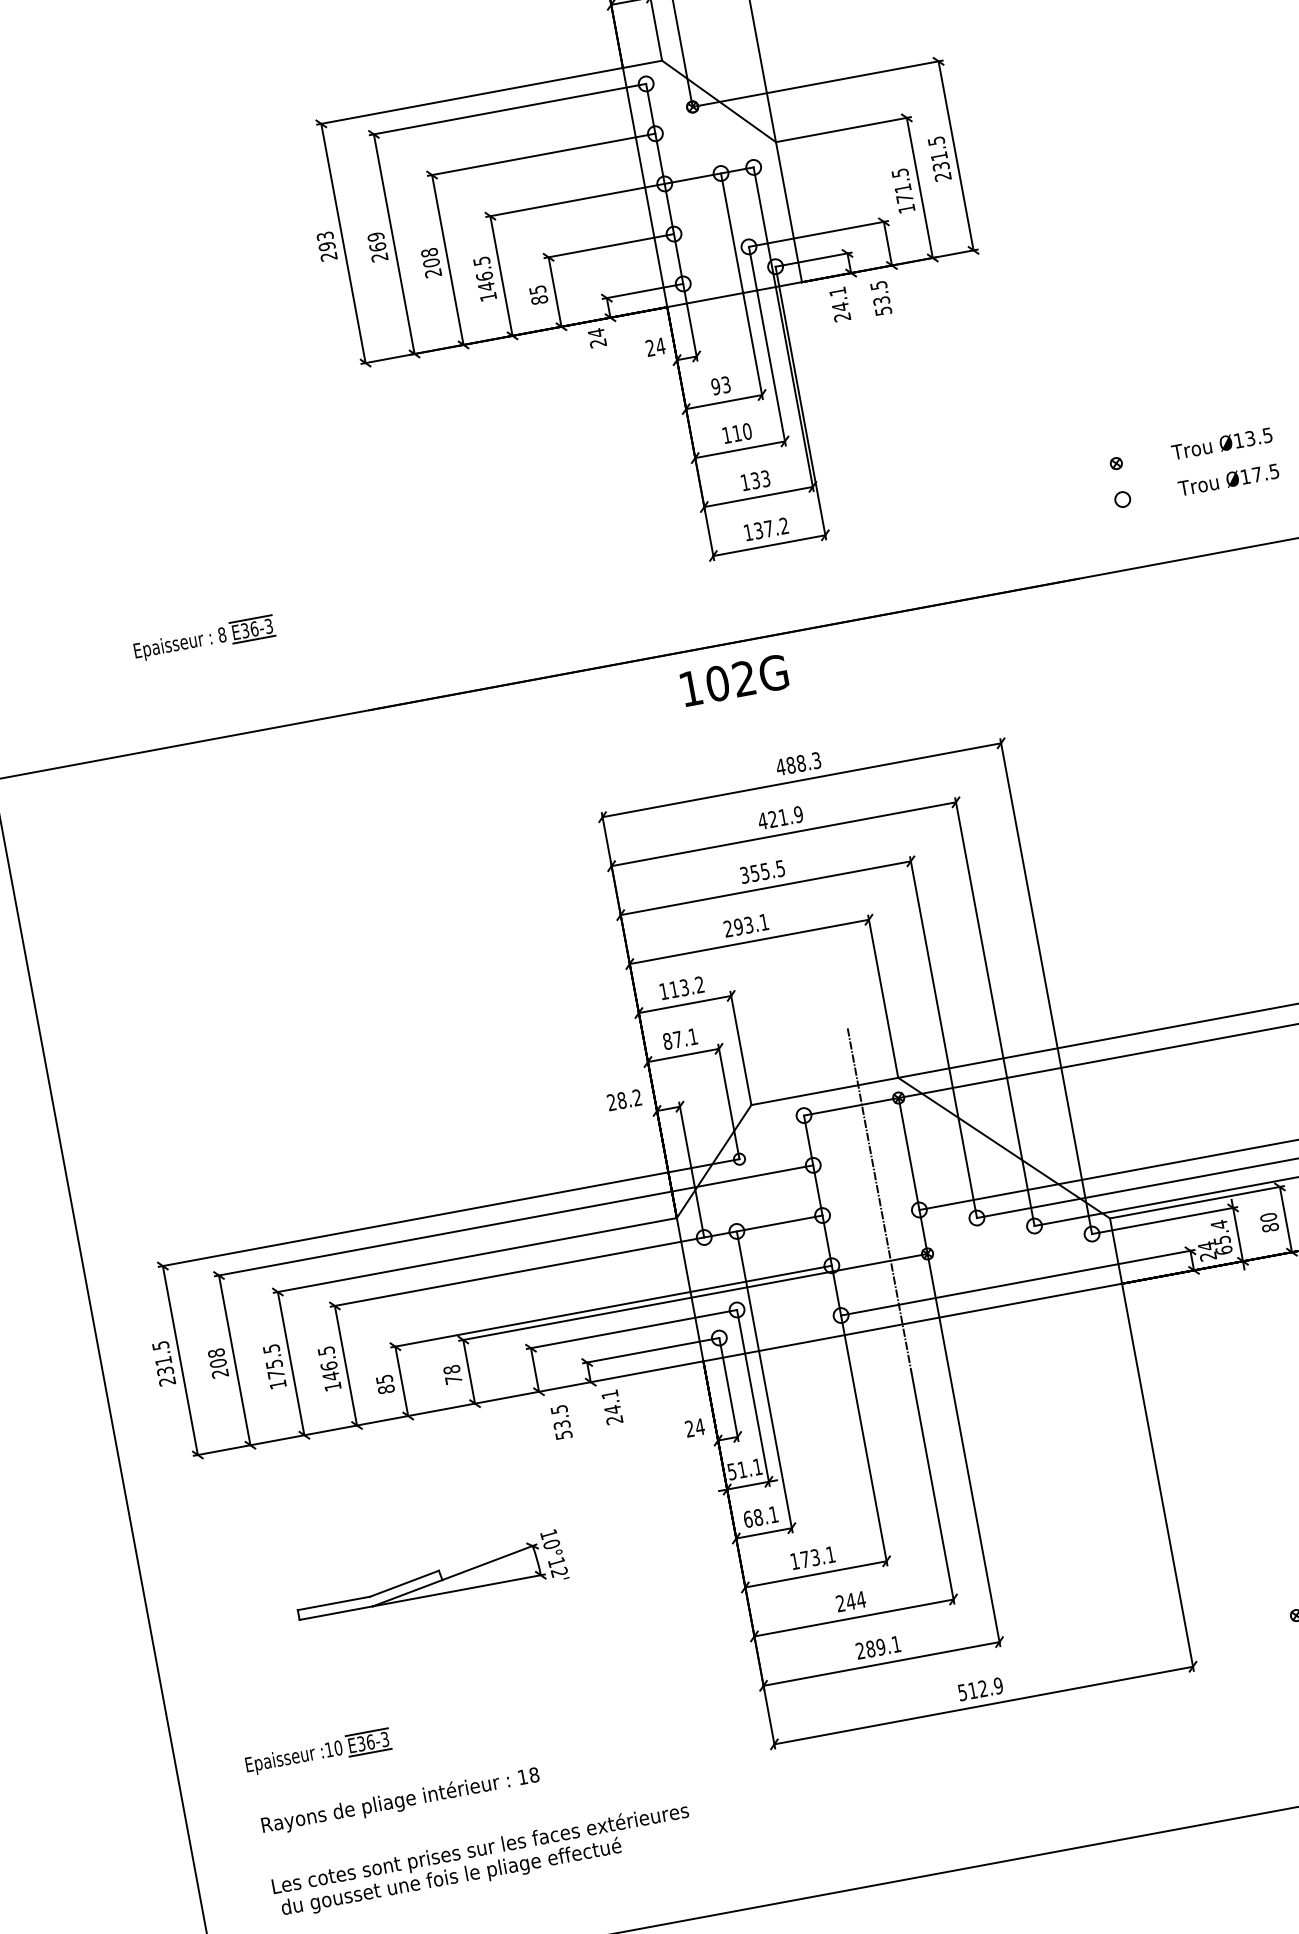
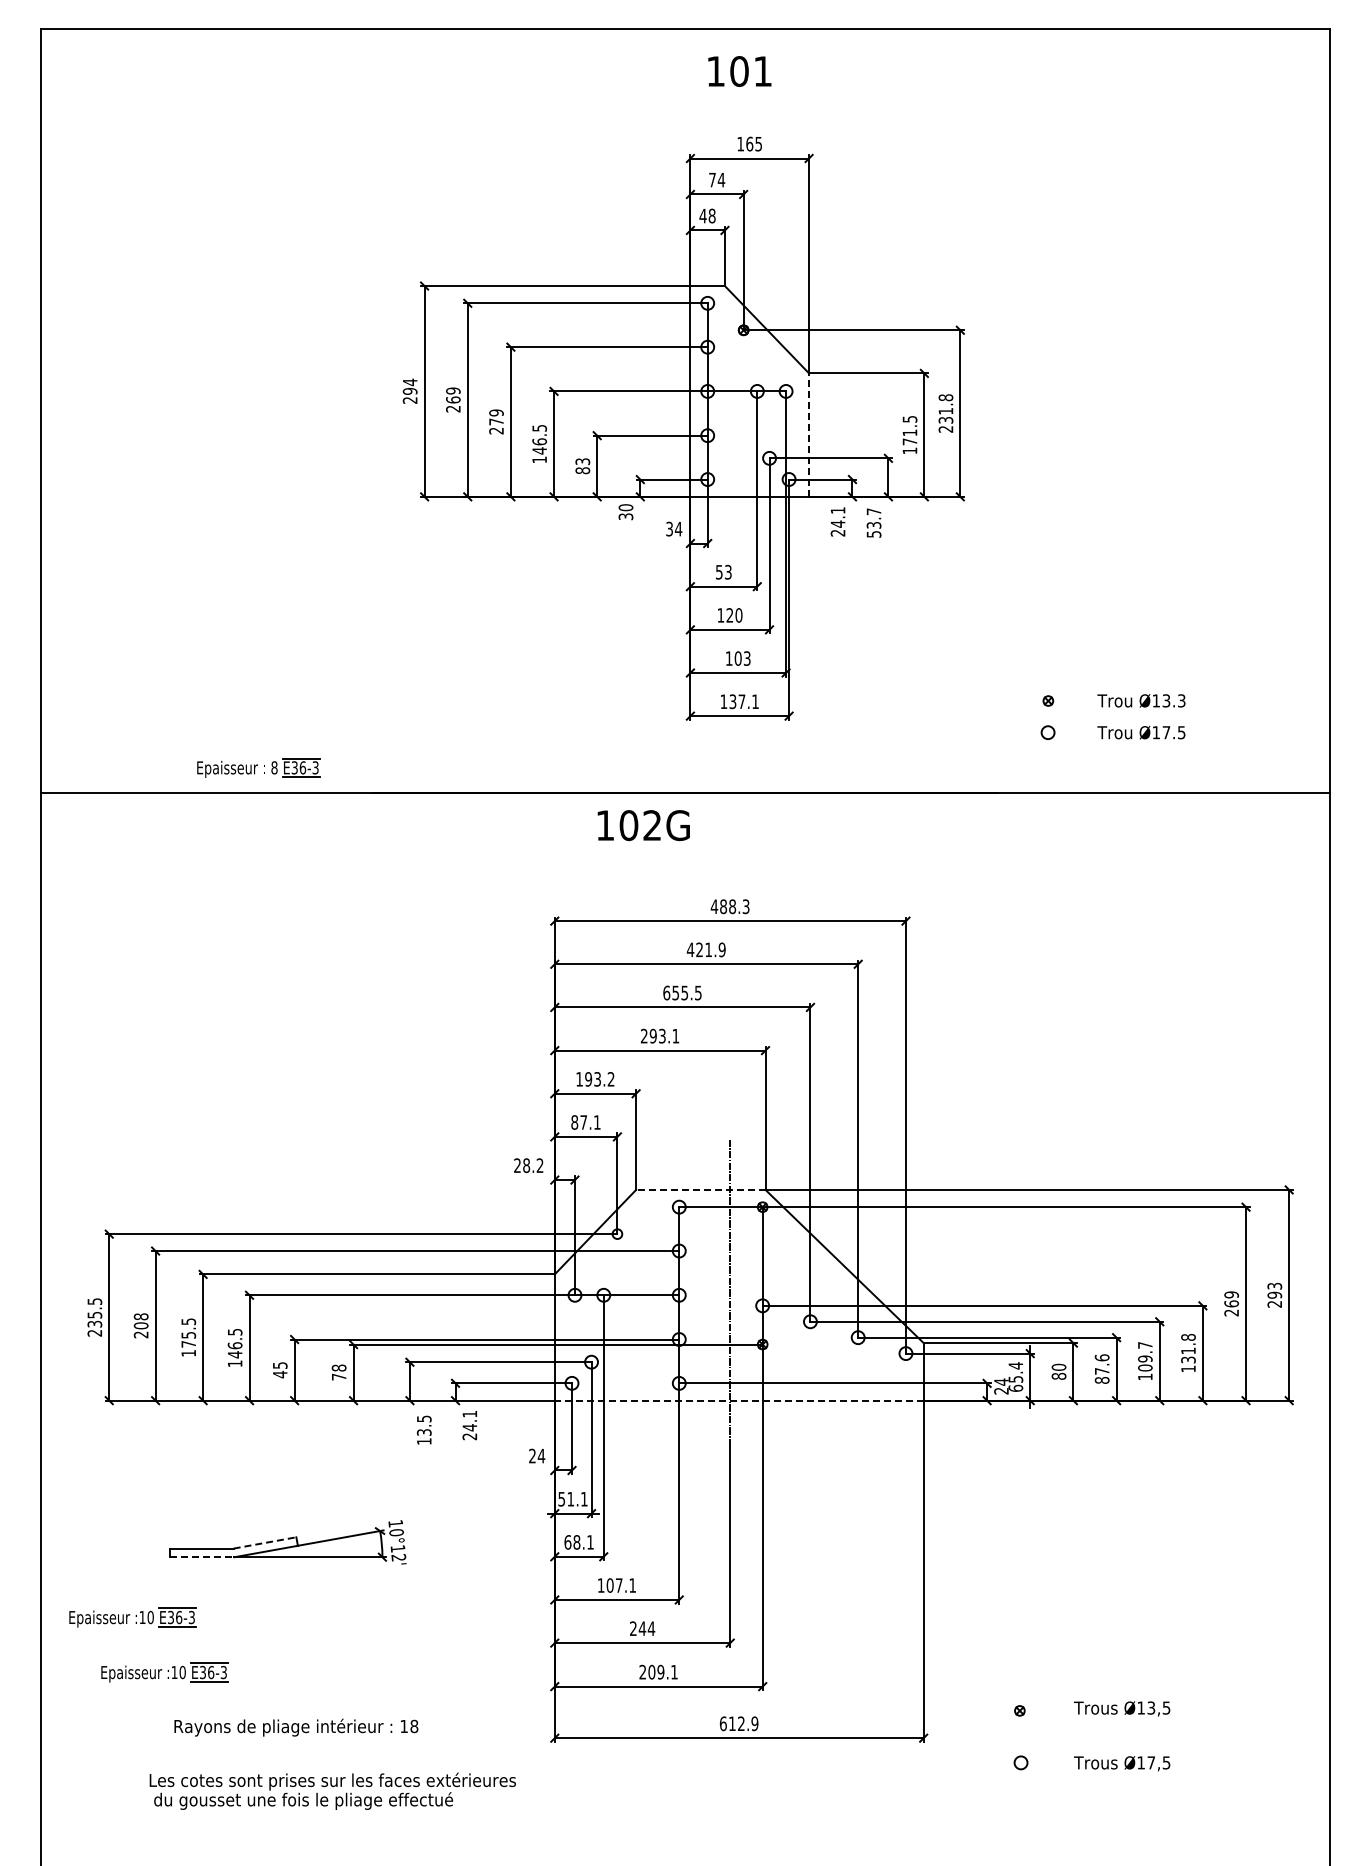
text: (935, 140) -> (945, 397), 231.5 -> 231.8
line: (789, 212) -> (809, 435), solid -> dashed
text: (324, 236) -> (409, 382), 293 -> 294
text: (430, 257) -> (496, 417), 208 -> 279
text: (879, 285) -> (874, 511), 53.5 -> 53.7
text: (537, 289) -> (582, 461), 85 -> 83
text: (596, 338) -> (625, 512), 24 -> 30
text: (650, 348) -> (669, 529), 24 -> 34
text: (714, 385) -> (718, 571), 93 -> 53
text: (736, 433) -> (729, 615), 110 -> 120
text: (1267, 434) -> (1181, 700), Ø13.5 -> Ø13.3
text: (754, 480) -> (737, 658), 133 -> 103
text: (784, 525) -> (755, 701), 137.2 -> 137.1
part: (204, 637) -> (258, 767), moved
text: (734, 680) -> (643, 825), moved
text: (744, 874) -> (666, 992), 355.5 -> 655.5
text: (674, 989) -> (588, 1079), 113.2 -> 193.2
line: (824, 1091) -> (700, 1189), solid -> dashed
line: (911, 1322) -> (738, 1400), solid -> dashed
text: (163, 1361) -> (94, 1315), 231.5 -> 235.5
text: (385, 1389) -> (279, 1374), 85 -> 45
text: (564, 1435) -> (424, 1441), 53.5 -> 13.5
text: (810, 1558) -> (614, 1585), 173.1 -> 107.1
line: (405, 1583) -> (265, 1542), solid -> dashed
line: (336, 1613) -> (202, 1557), solid -> dashed
text: (870, 1649) -> (651, 1672), 289.1 -> 209.1
text: (961, 1692) -> (722, 1723), 512.9 -> 612.9
part: (269, 1696) -> (132, 1617), added
text: (400, 1801) -> (296, 1727), moved
text: (482, 1859) -> (332, 1790), moved

